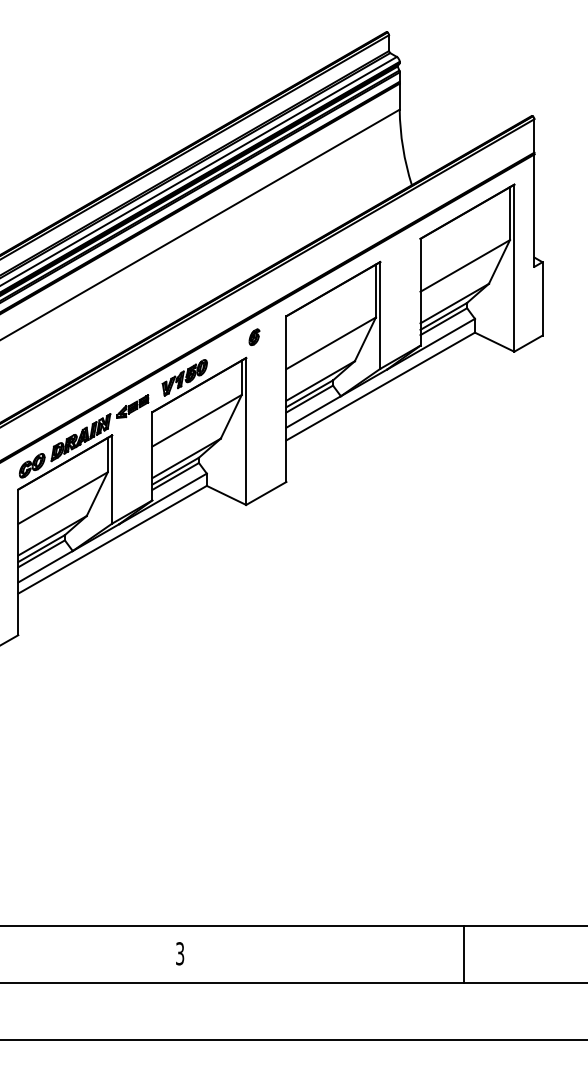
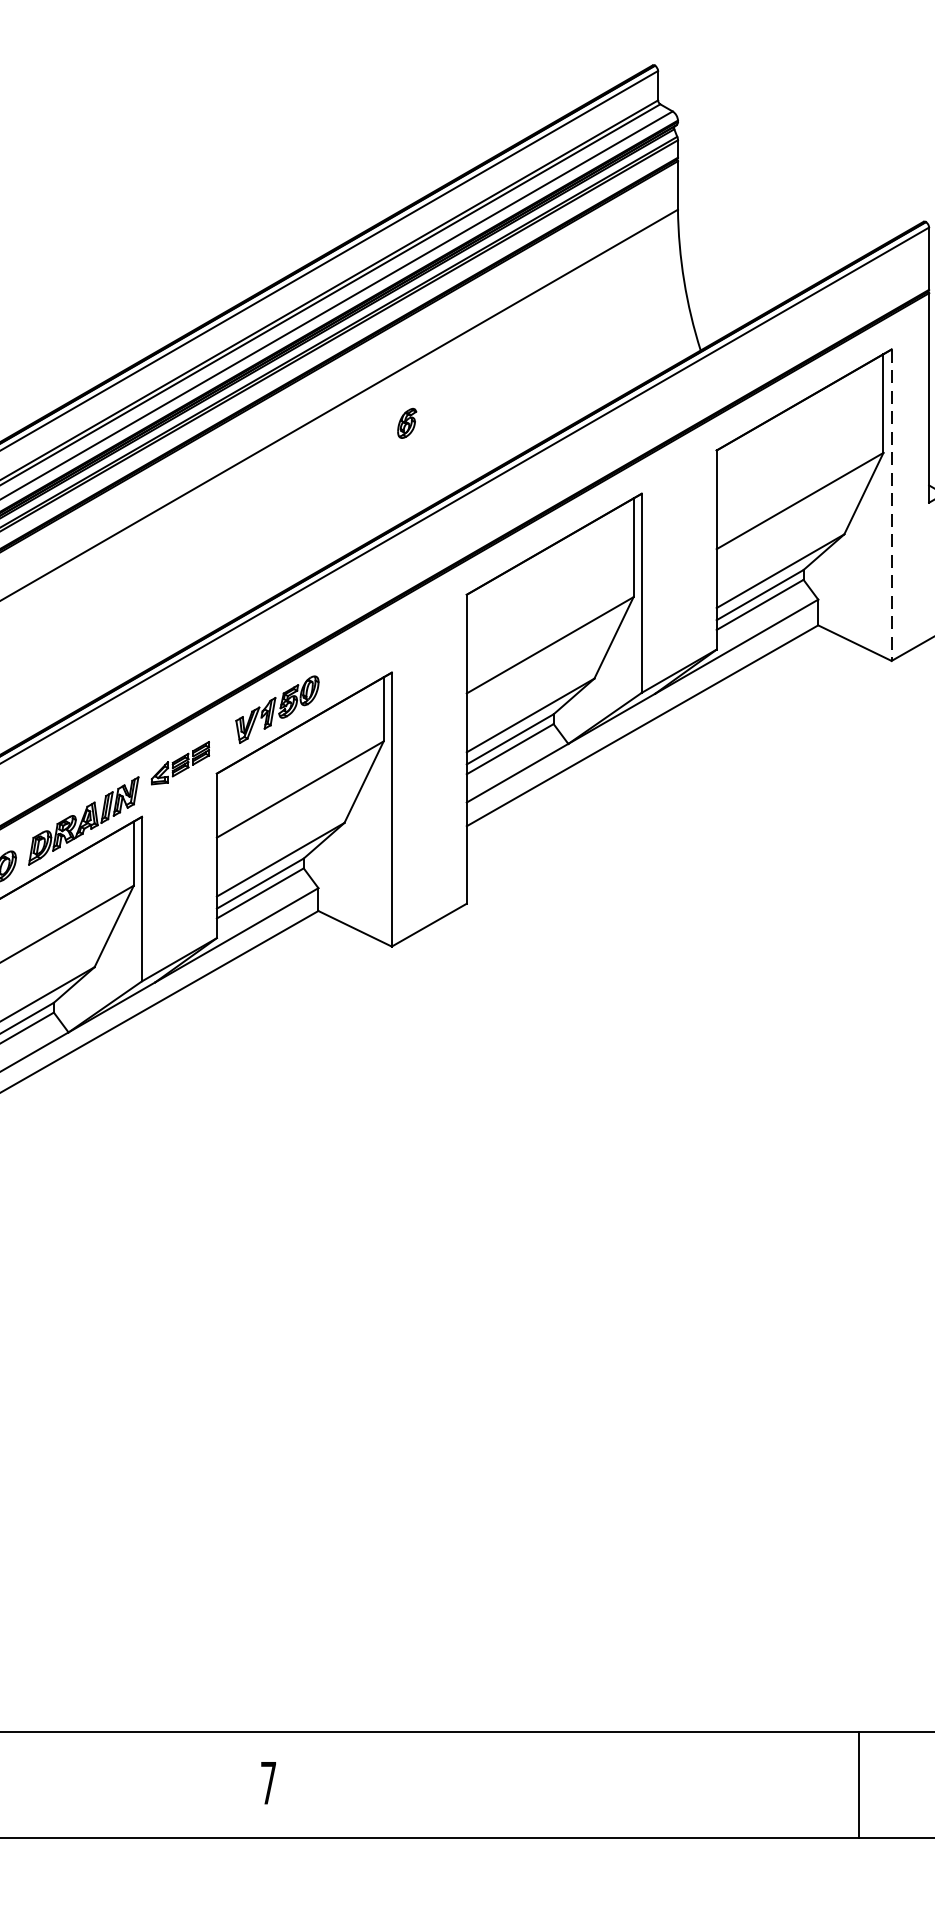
line: (514, 268) -> (891, 505), solid -> dashed
part: (254, 336) -> (407, 421), moved
text: (180, 953) -> (269, 1782), 3 -> 7
line: (464, 954) -> (860, 1784), moved

